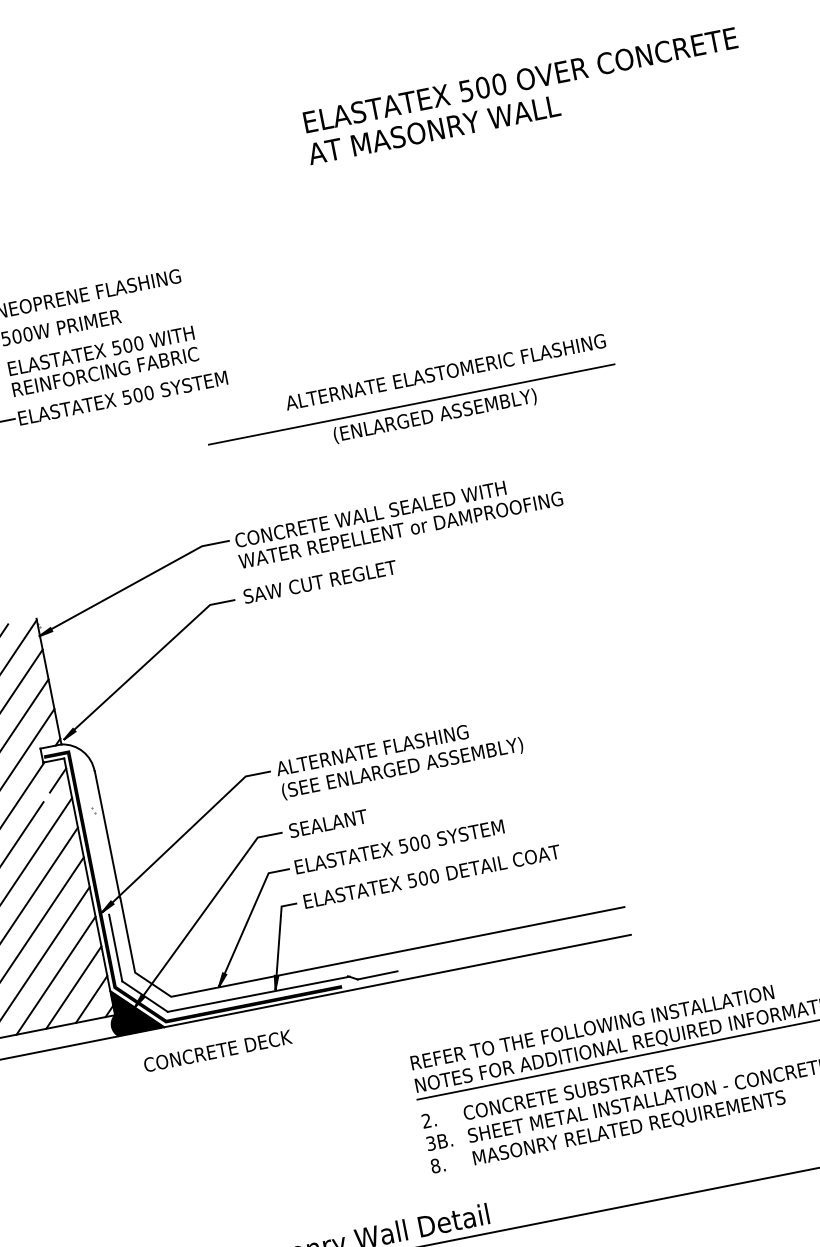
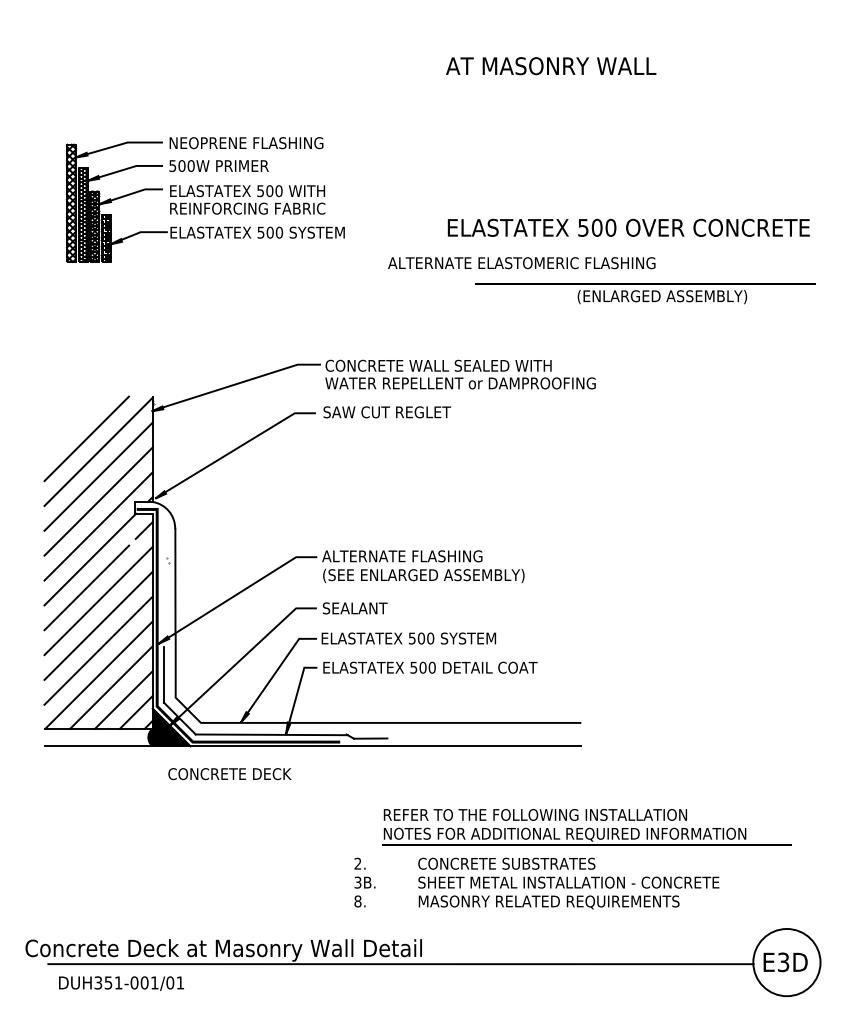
text: (520, 79) -> (628, 227), moved
text: (414, 415) -> (645, 293), moved
text: (438, 1141) -> (364, 882), moved

